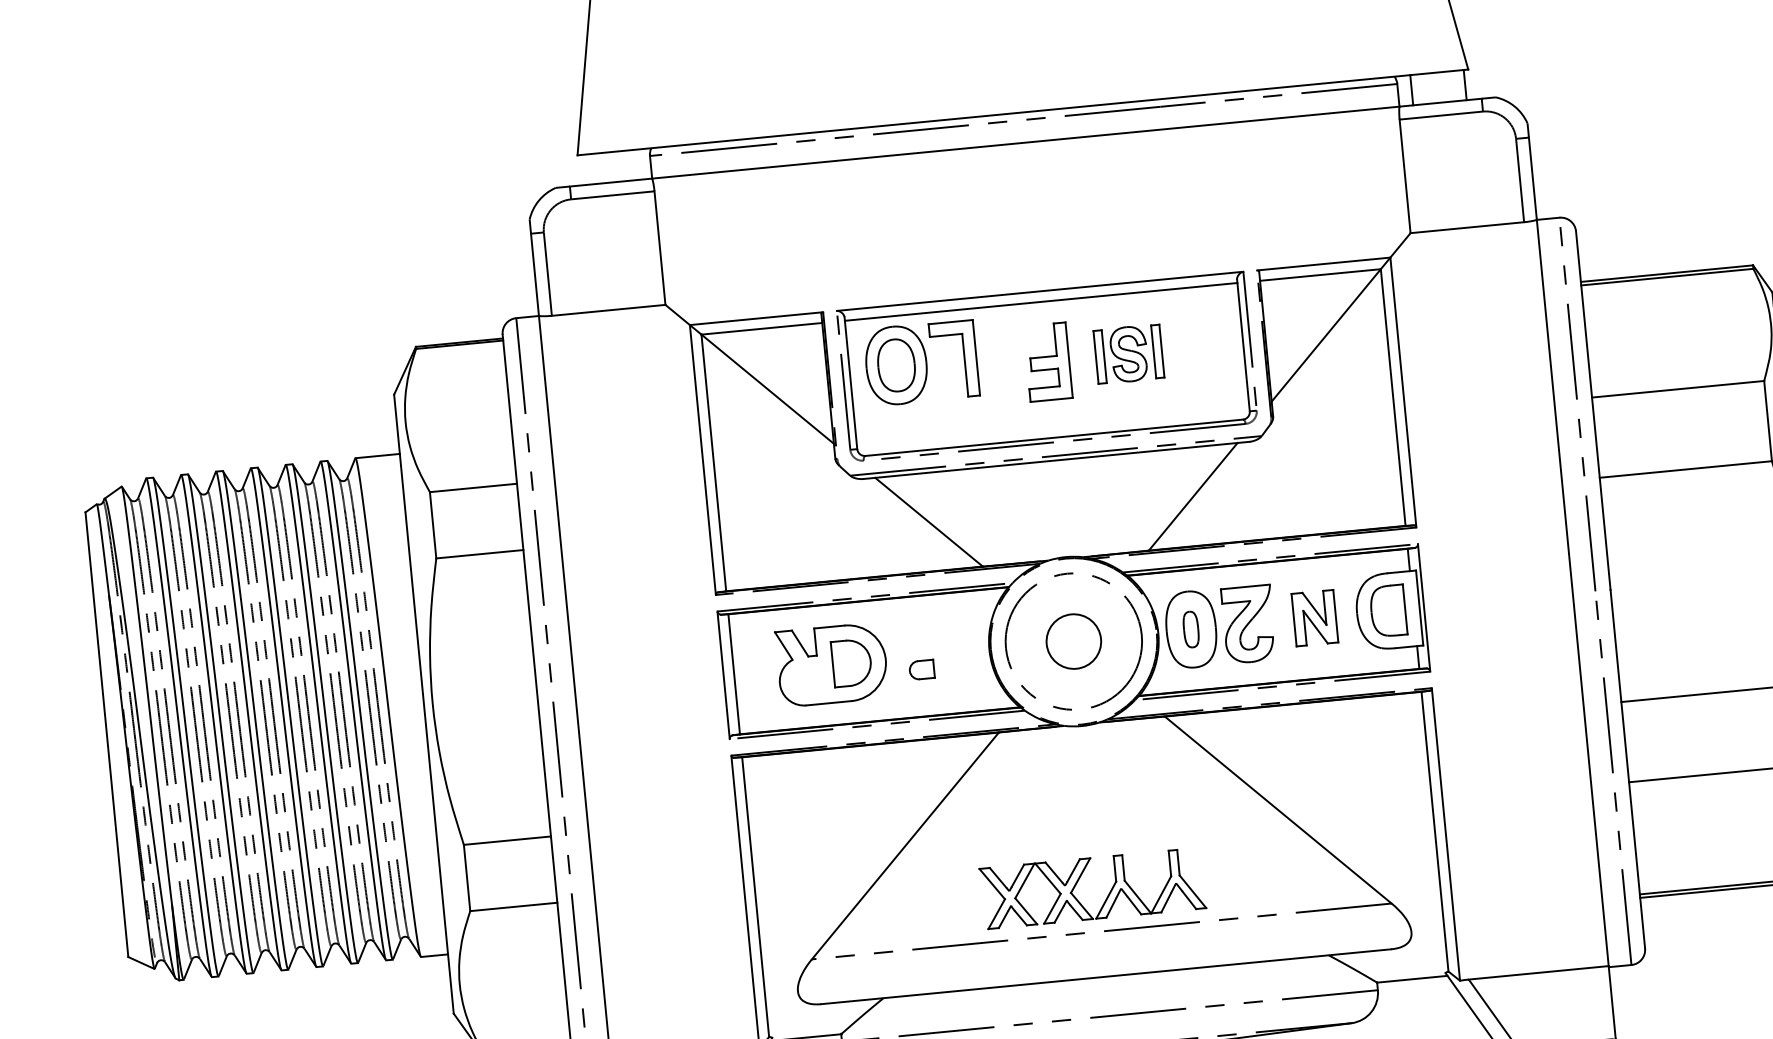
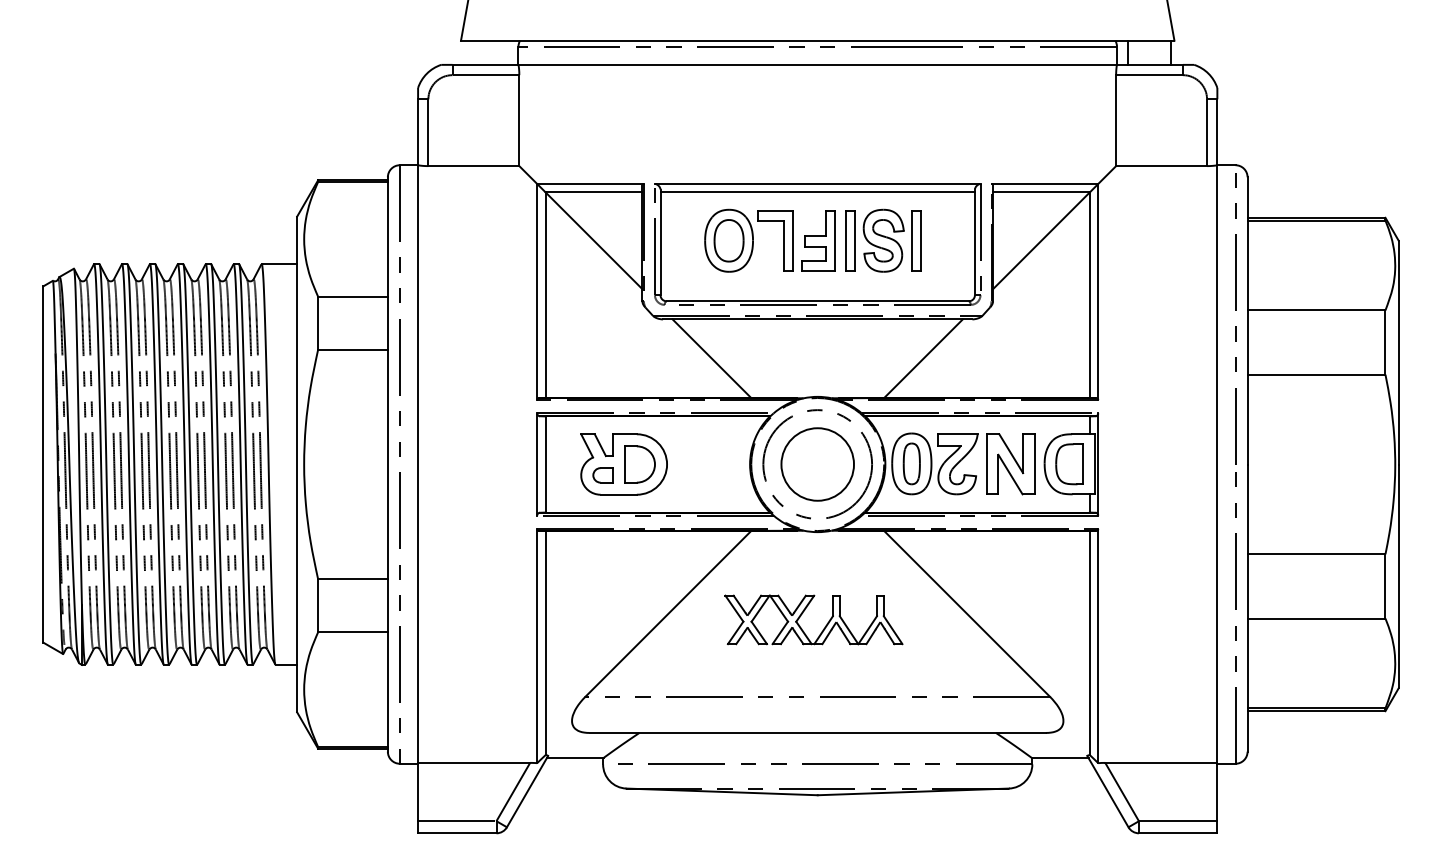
part: (1129, 354) -> (883, 240), size x1.43
part: (920, 362) -> (748, 240), moved
part: (1314, 618) -> (1010, 464), size x1.43
part: (1190, 629) -> (911, 463), size x1.43
circle: (1073, 641) -> (817, 464), size x1.67
part: (921, 670) -> (602, 475), moved
part: (1079, 881) -> (803, 613), moved

